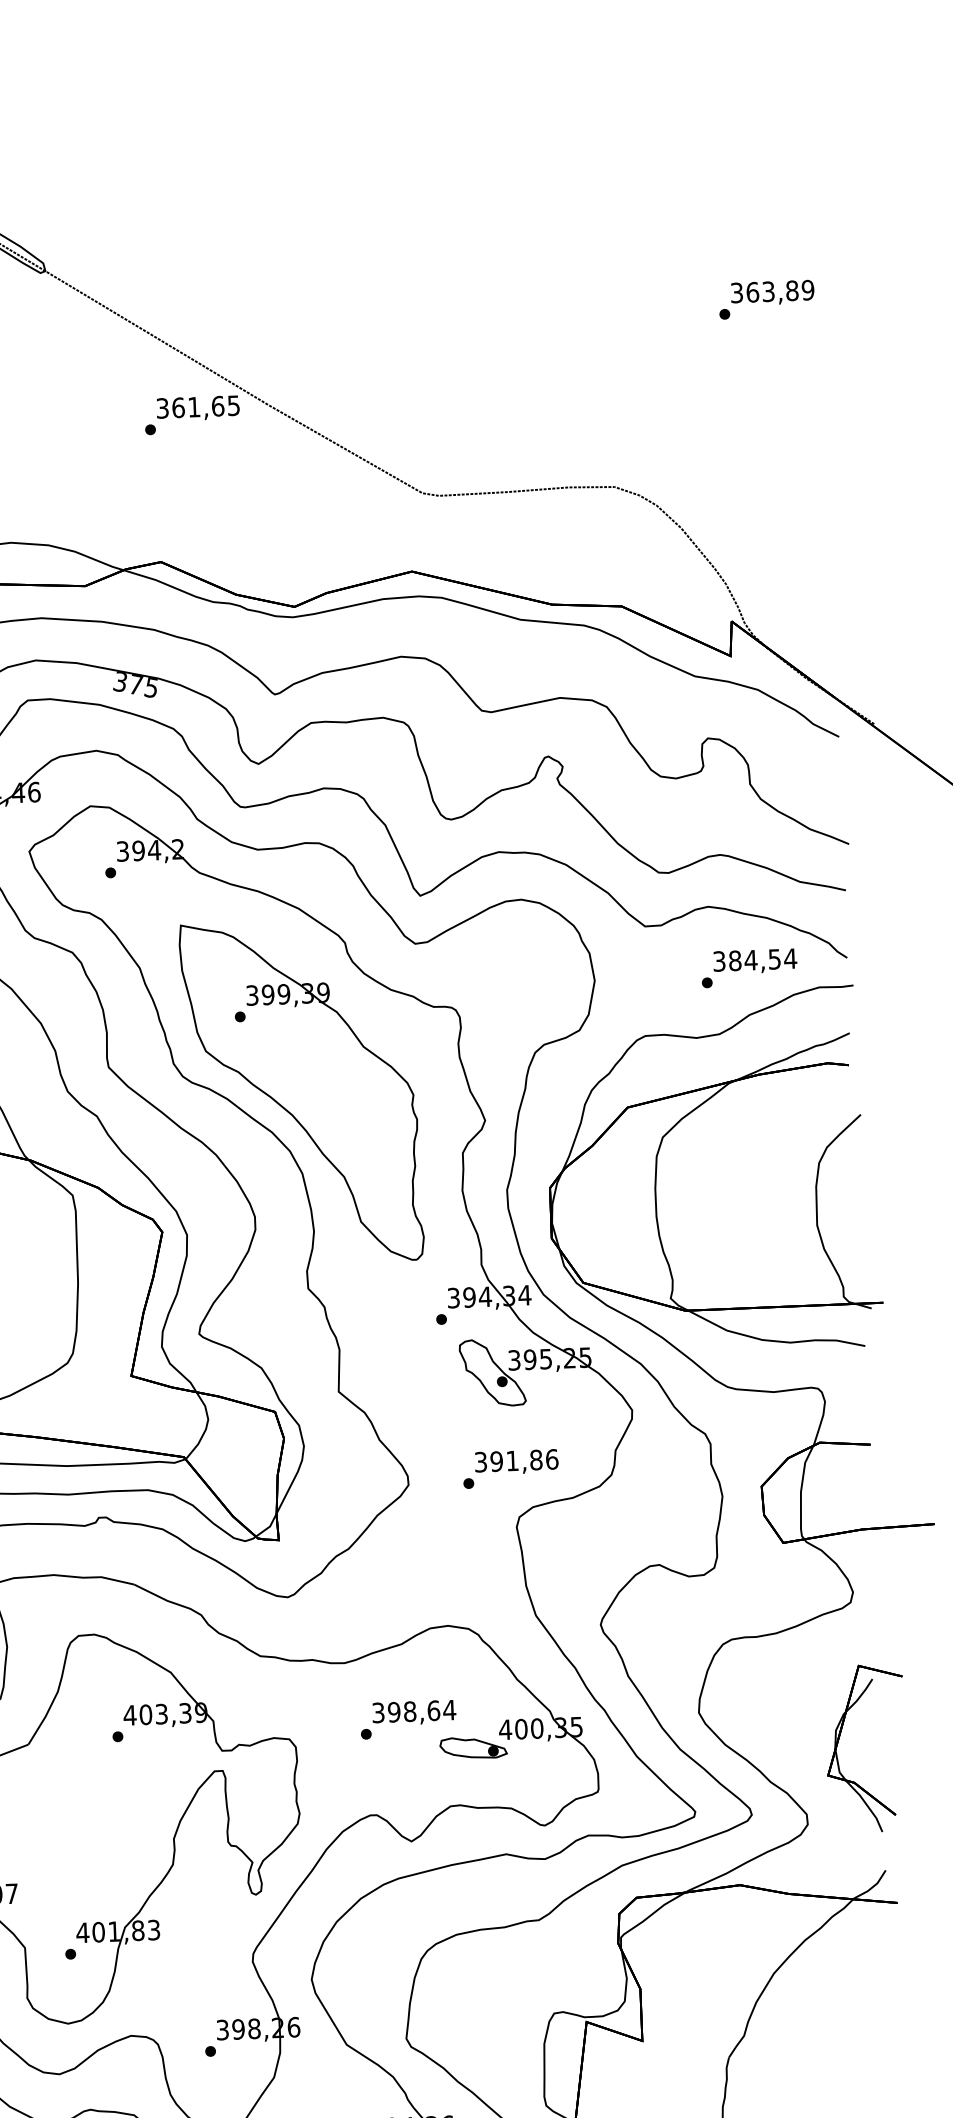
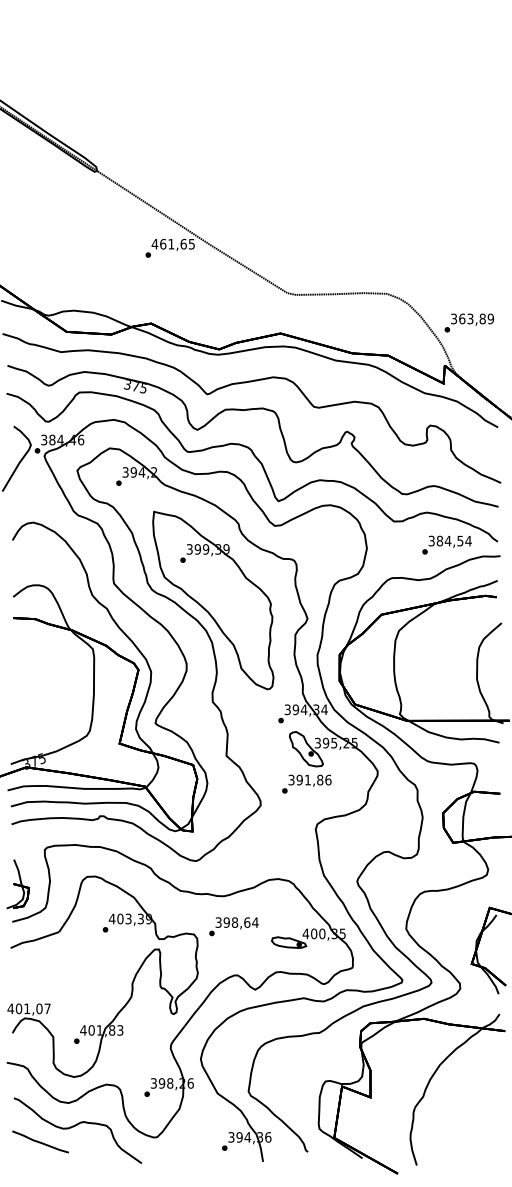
text: (767, 298) -> (469, 322), moved
text: (161, 407) -> (154, 243), 361,65 -> 461,65
text: (510, 1467) -> (306, 783), moved
text: (407, 1719) -> (233, 926), moved

